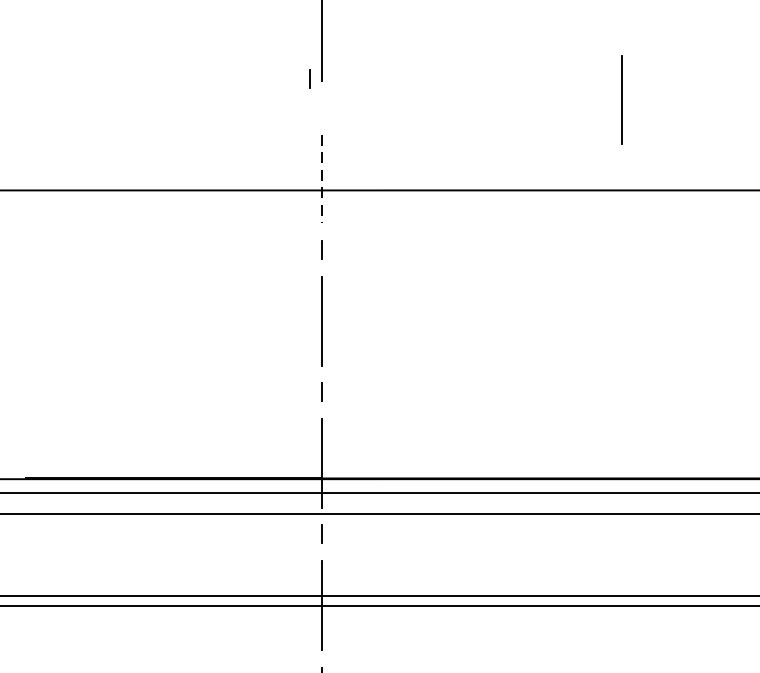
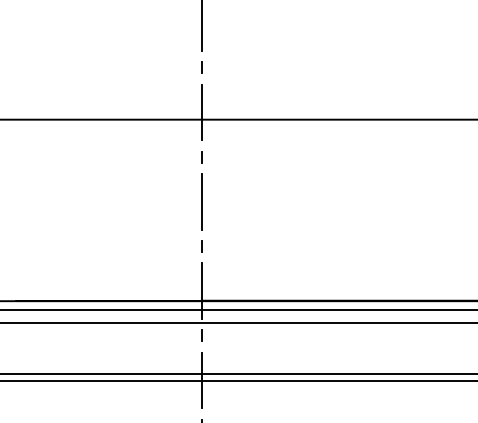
line: (309, 78) -> (201, 67), moved
line: (621, 99) -> (390, 62), removed
line: (321, 179) -> (202, 112), dashed -> solid

